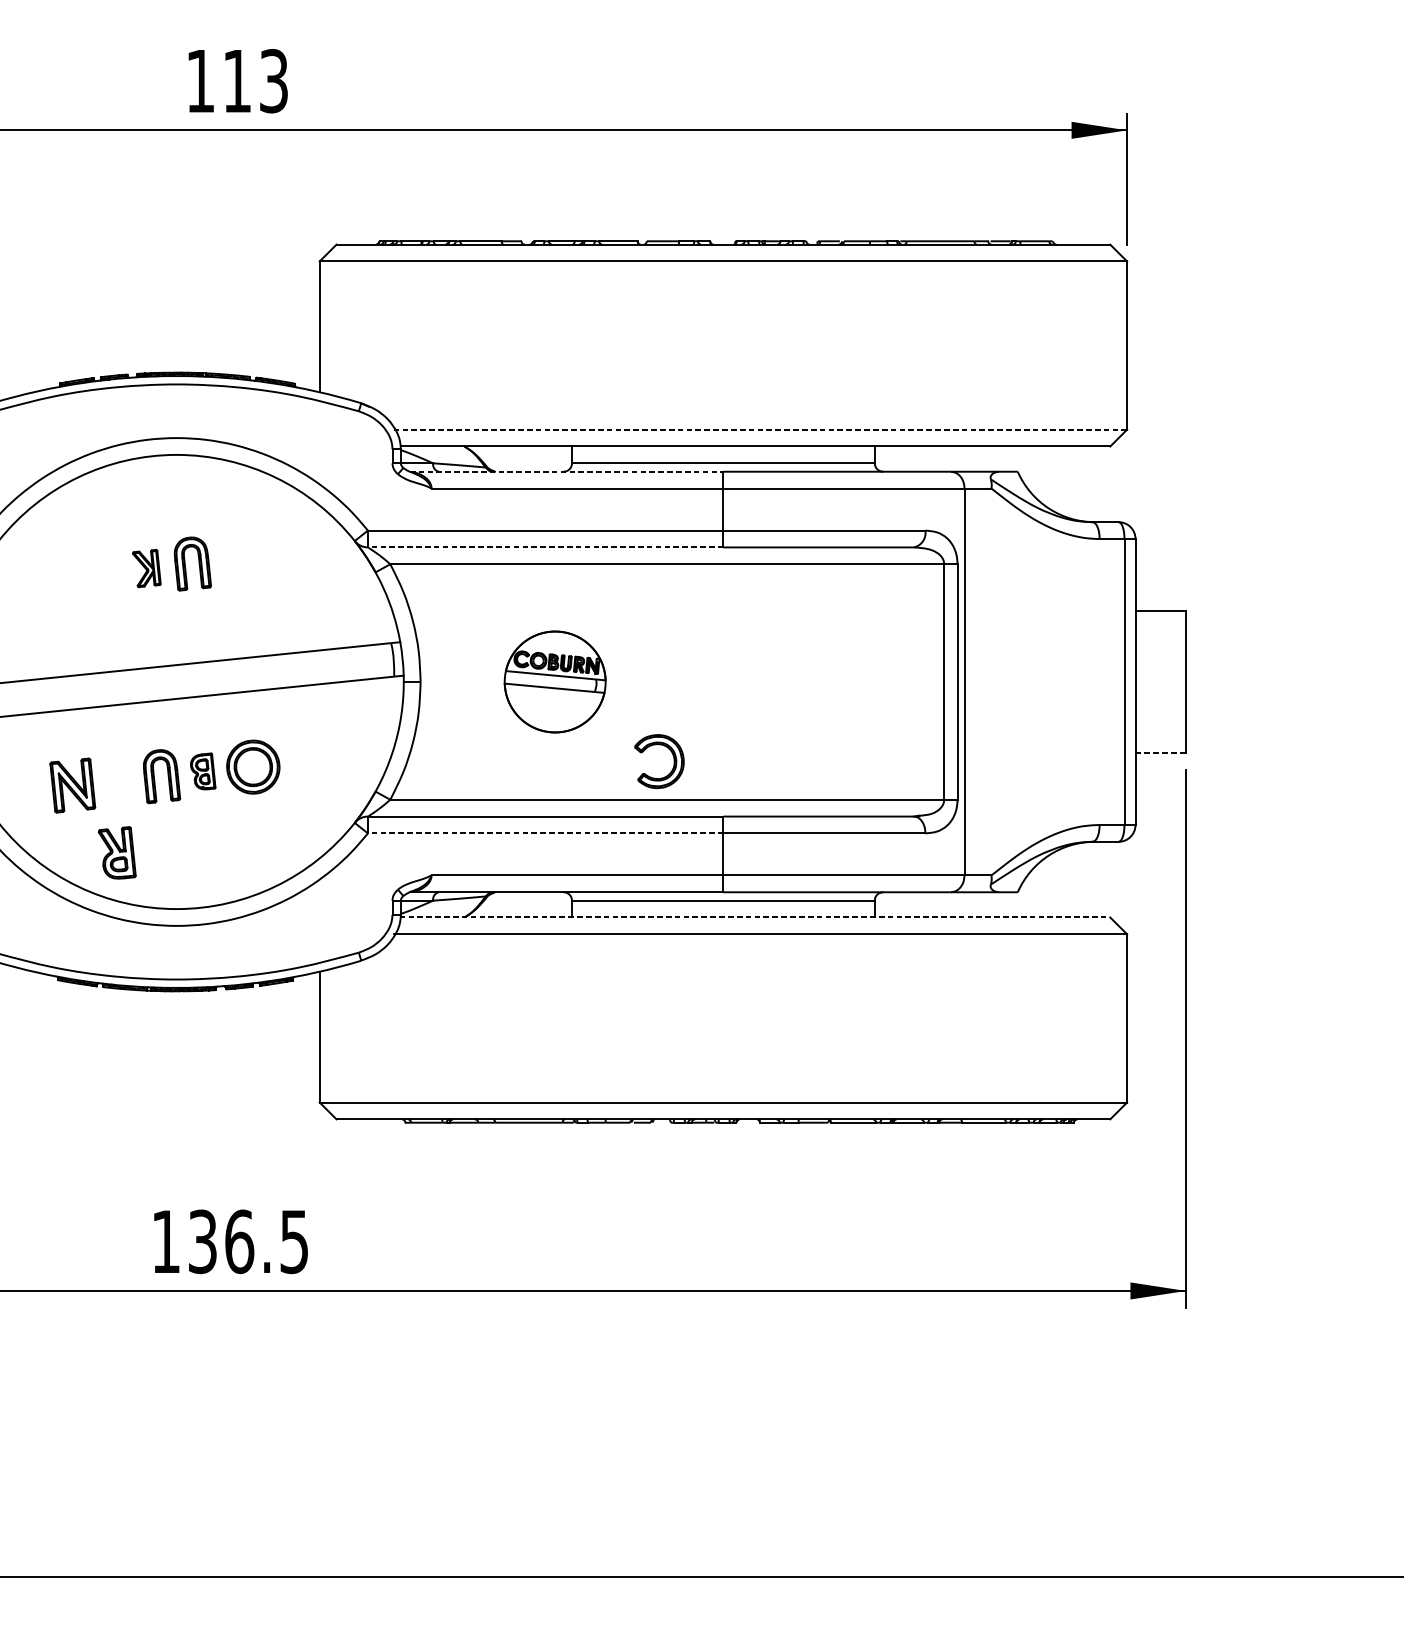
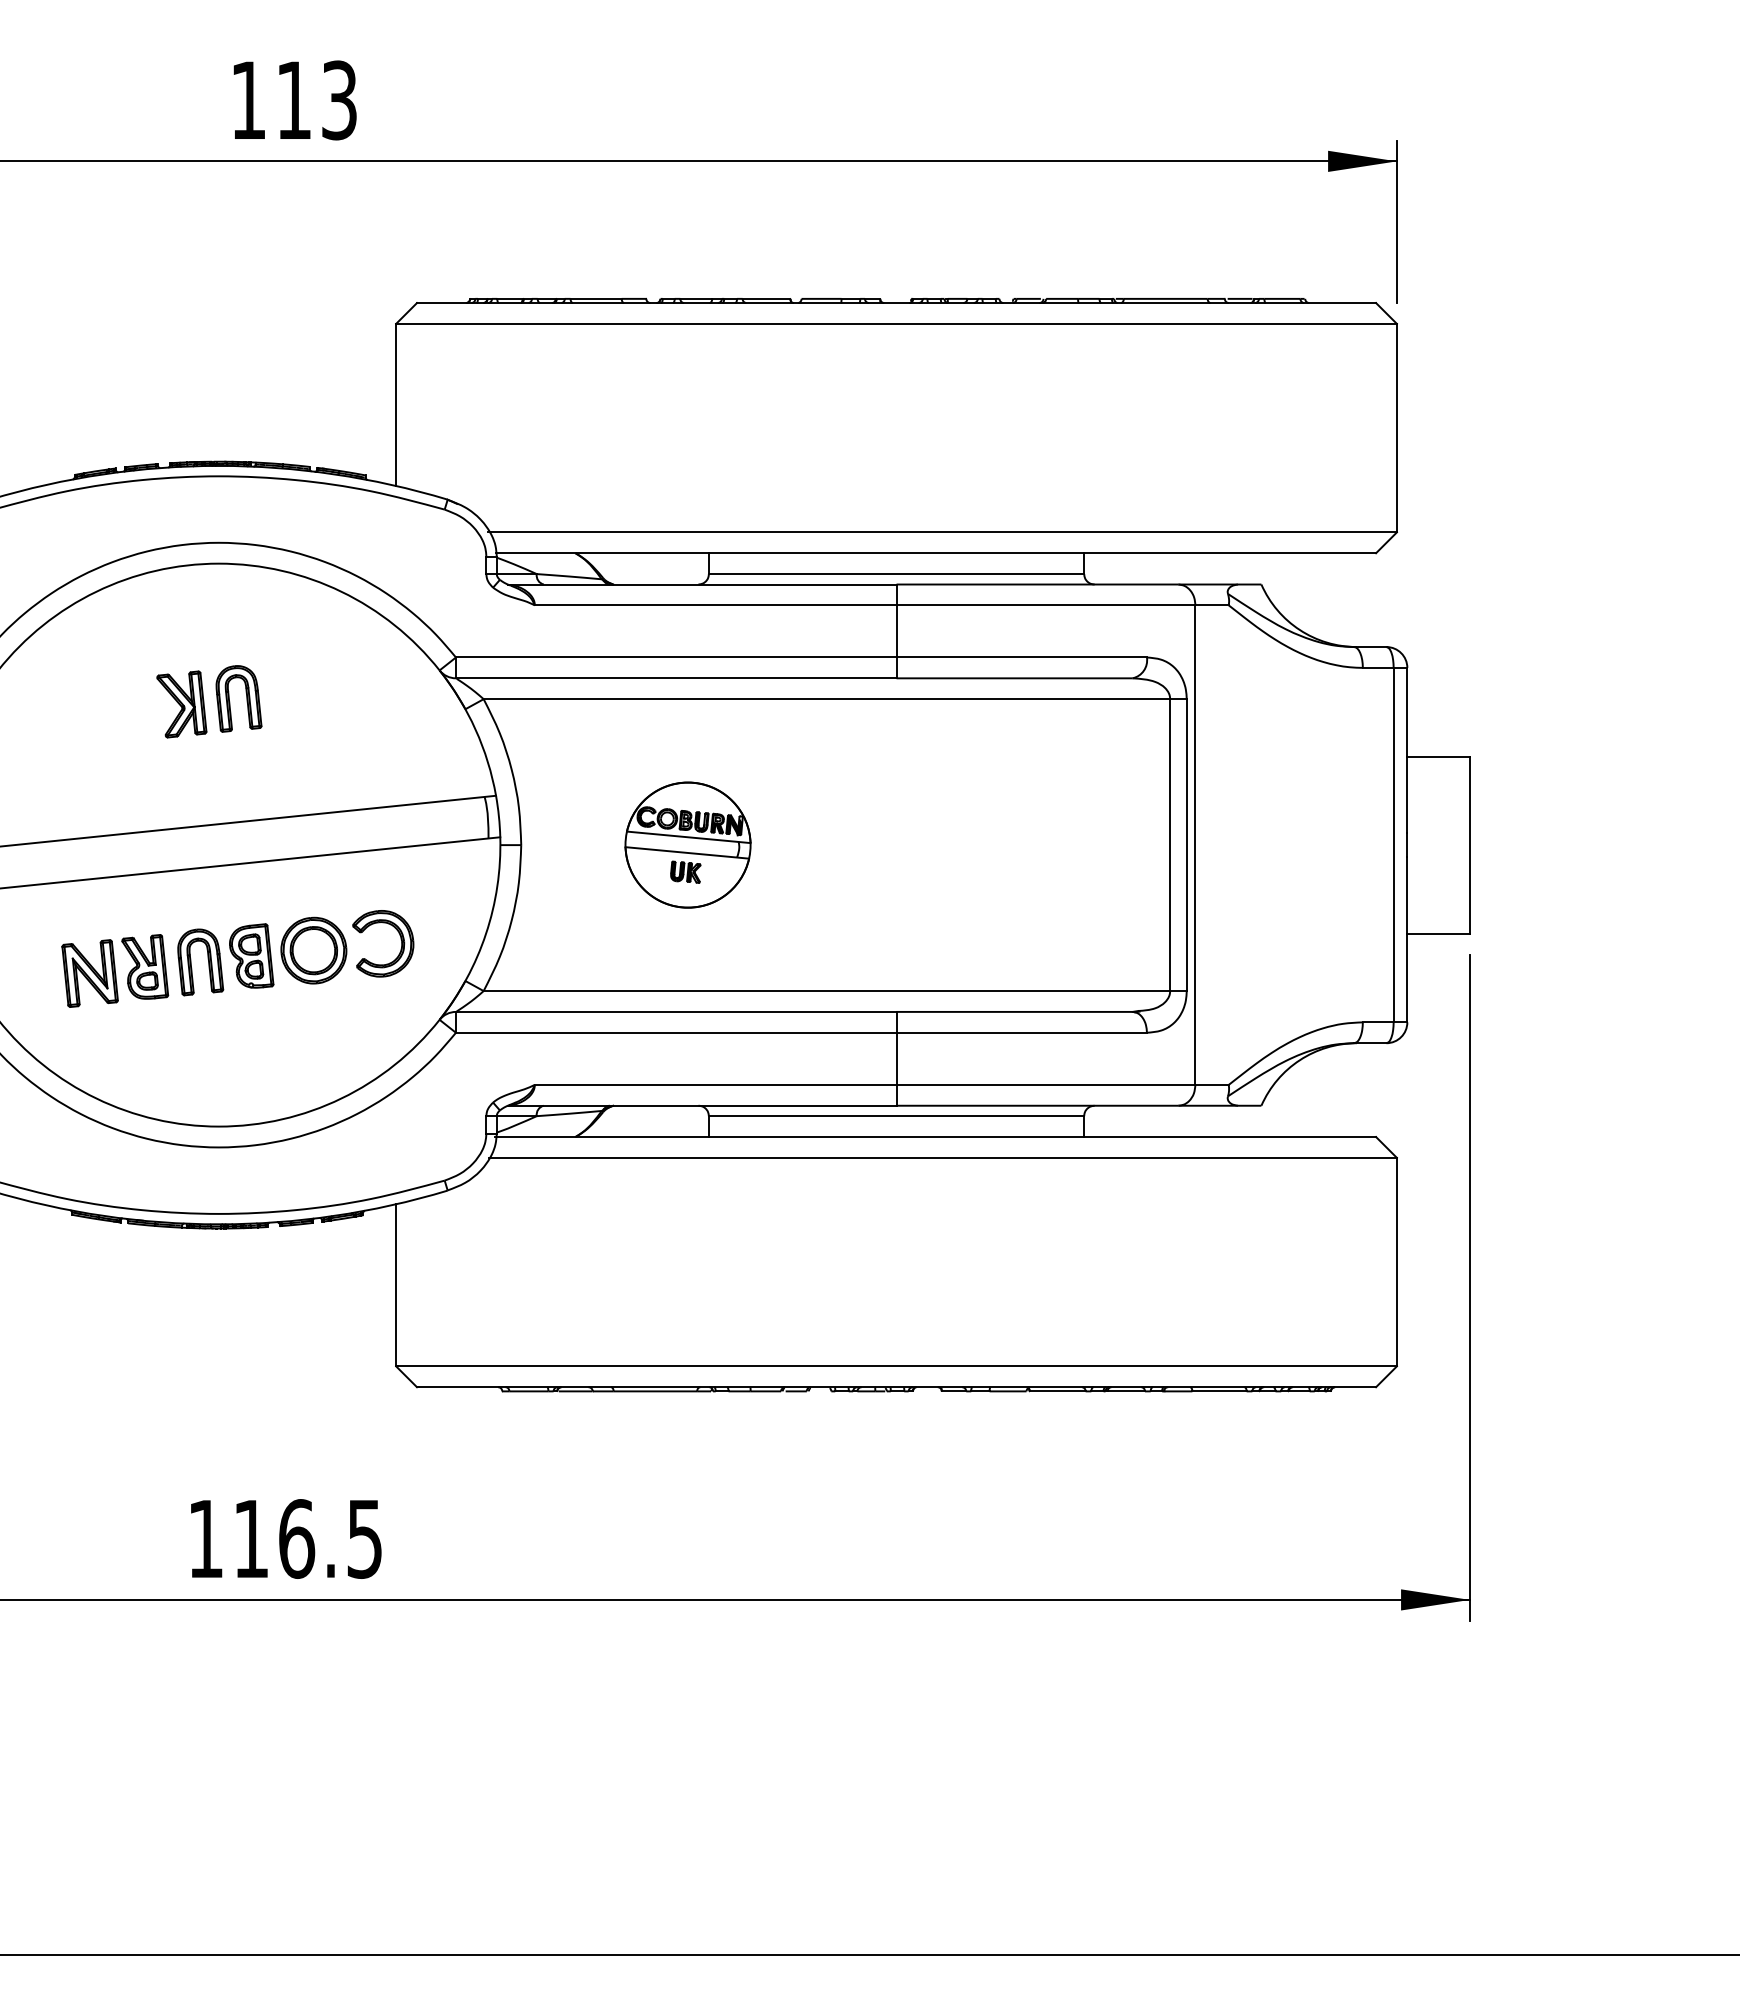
line: (760, 429) -> (942, 532), dashed -> solid
line: (566, 471) -> (702, 584), dashed -> solid
line: (545, 547) -> (675, 678), dashed -> solid
part: (146, 568) -> (181, 704), size x1.43
part: (553, 703) -> (685, 871), added
line: (1161, 753) -> (1439, 933), dashed -> solid
part: (673, 758) -> (400, 939), moved
part: (202, 771) -> (251, 955), size x1.43
line: (545, 833) -> (675, 1032), dashed -> solid
part: (117, 852) -> (145, 966), moved
line: (755, 917) -> (936, 1137), dashed -> solid
text: (202, 1241) -> (251, 1538), 136.5 -> 116.5

